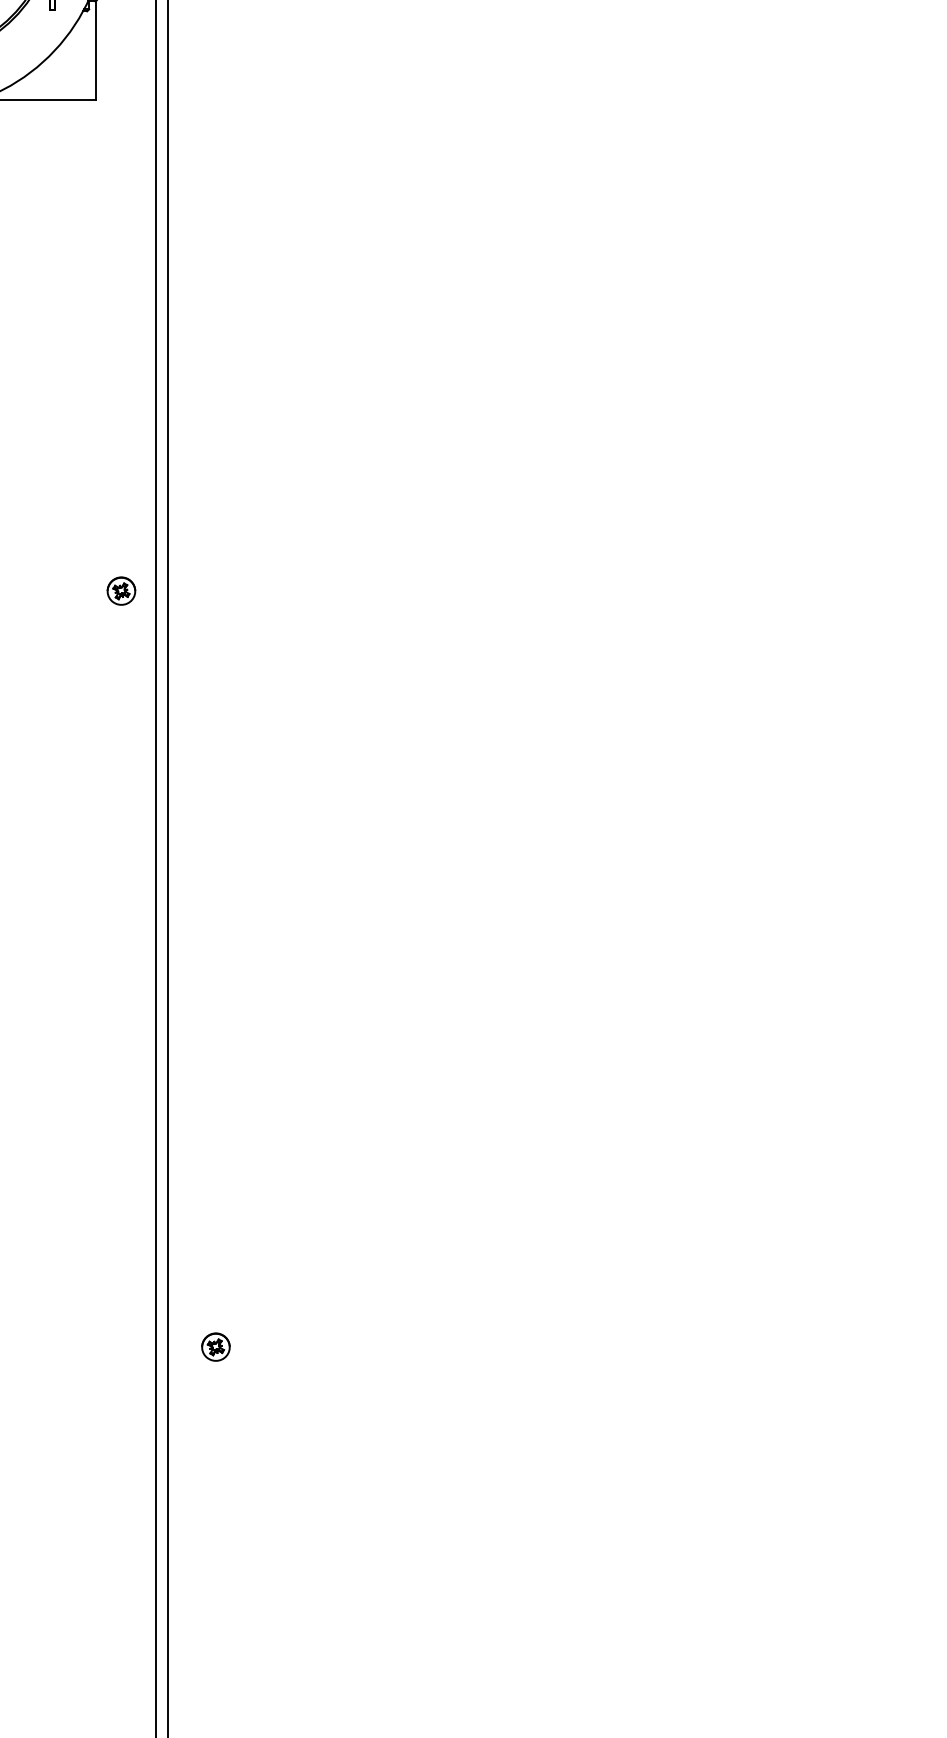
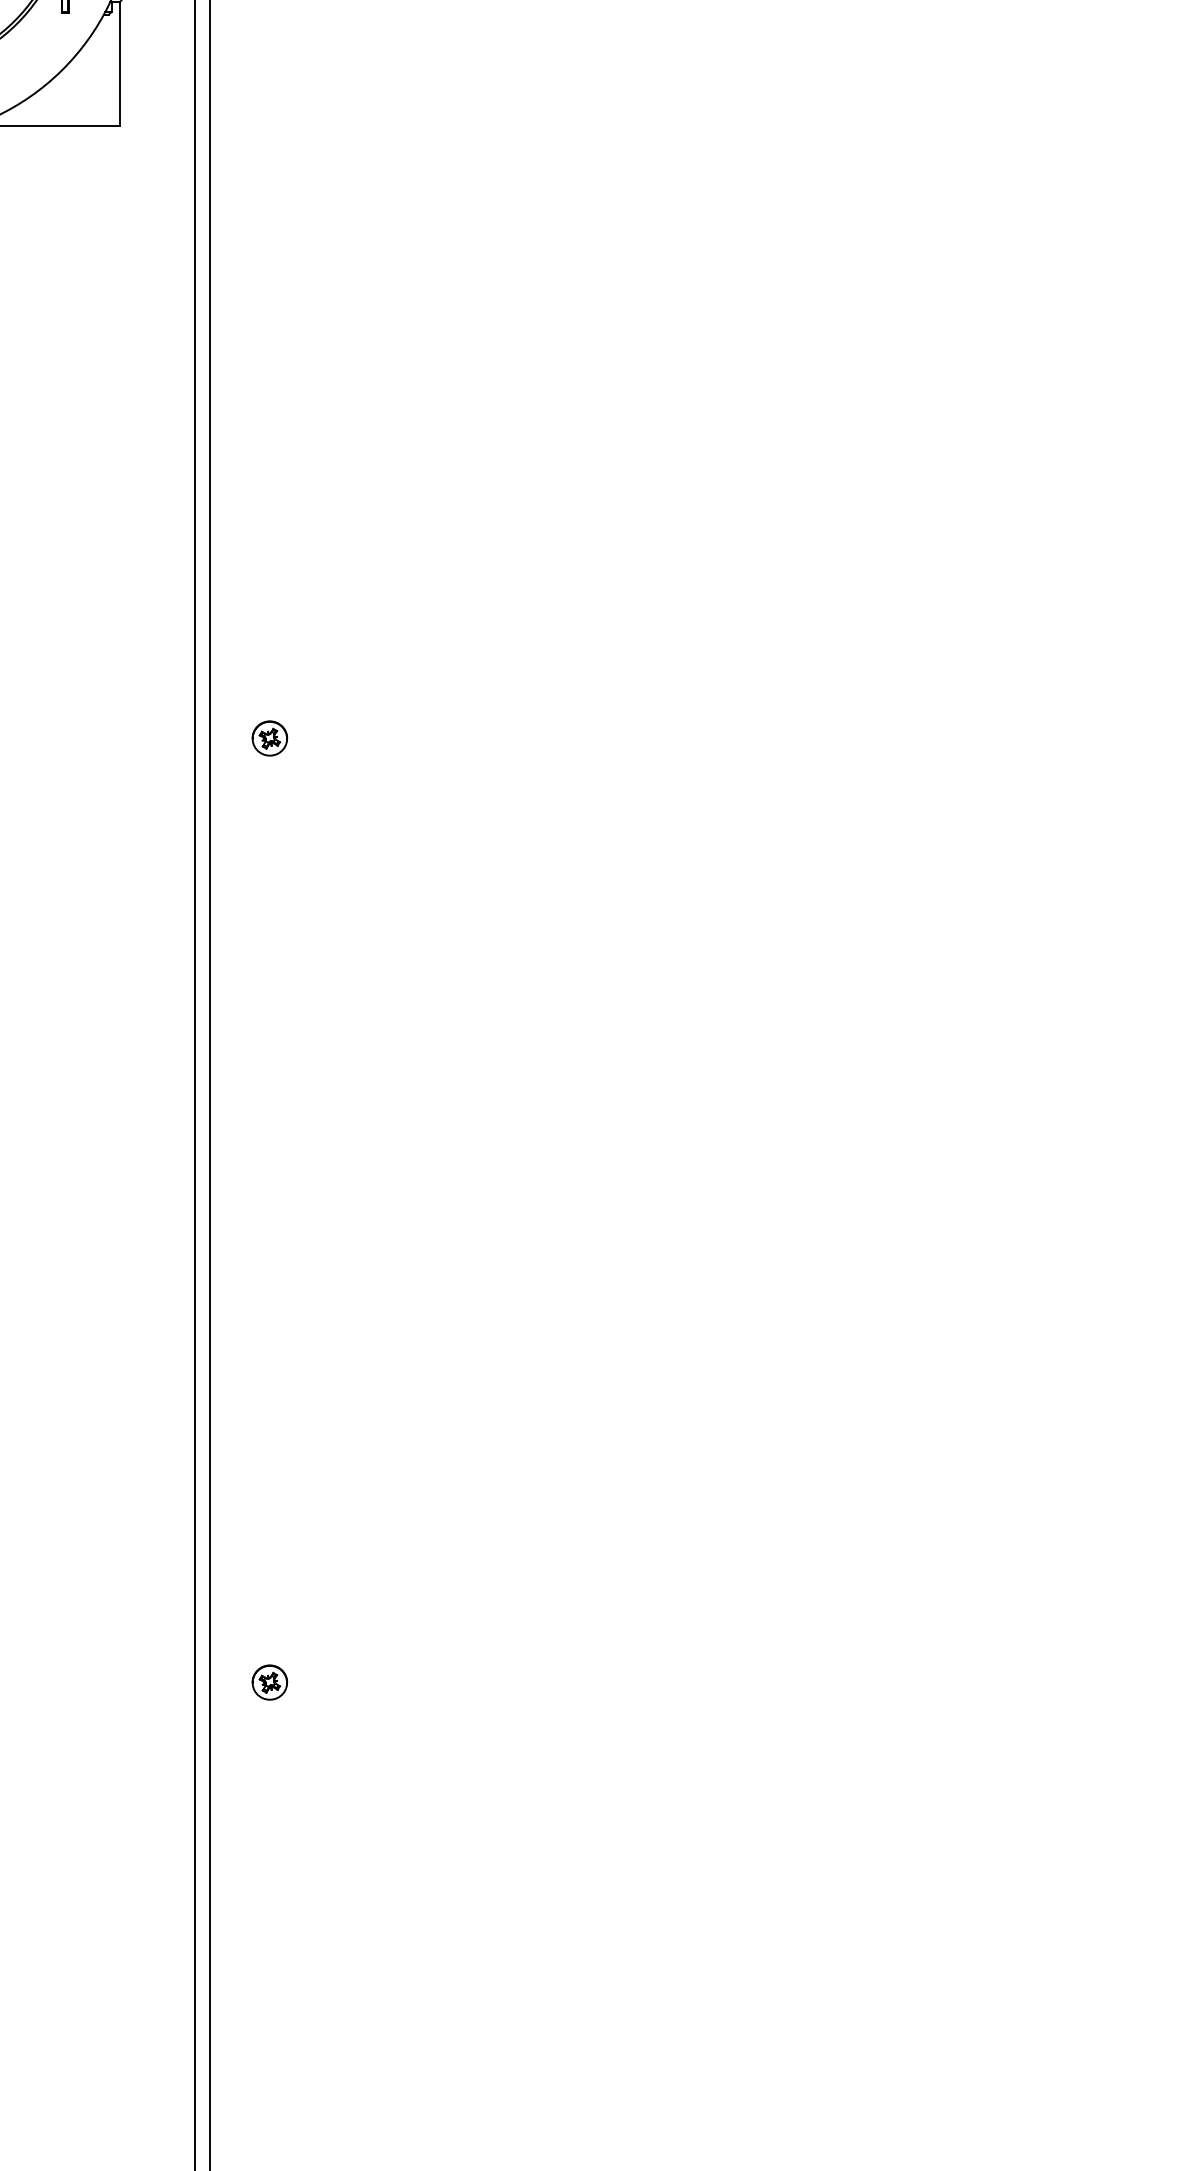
part: (121, 591) -> (269, 738), moved

